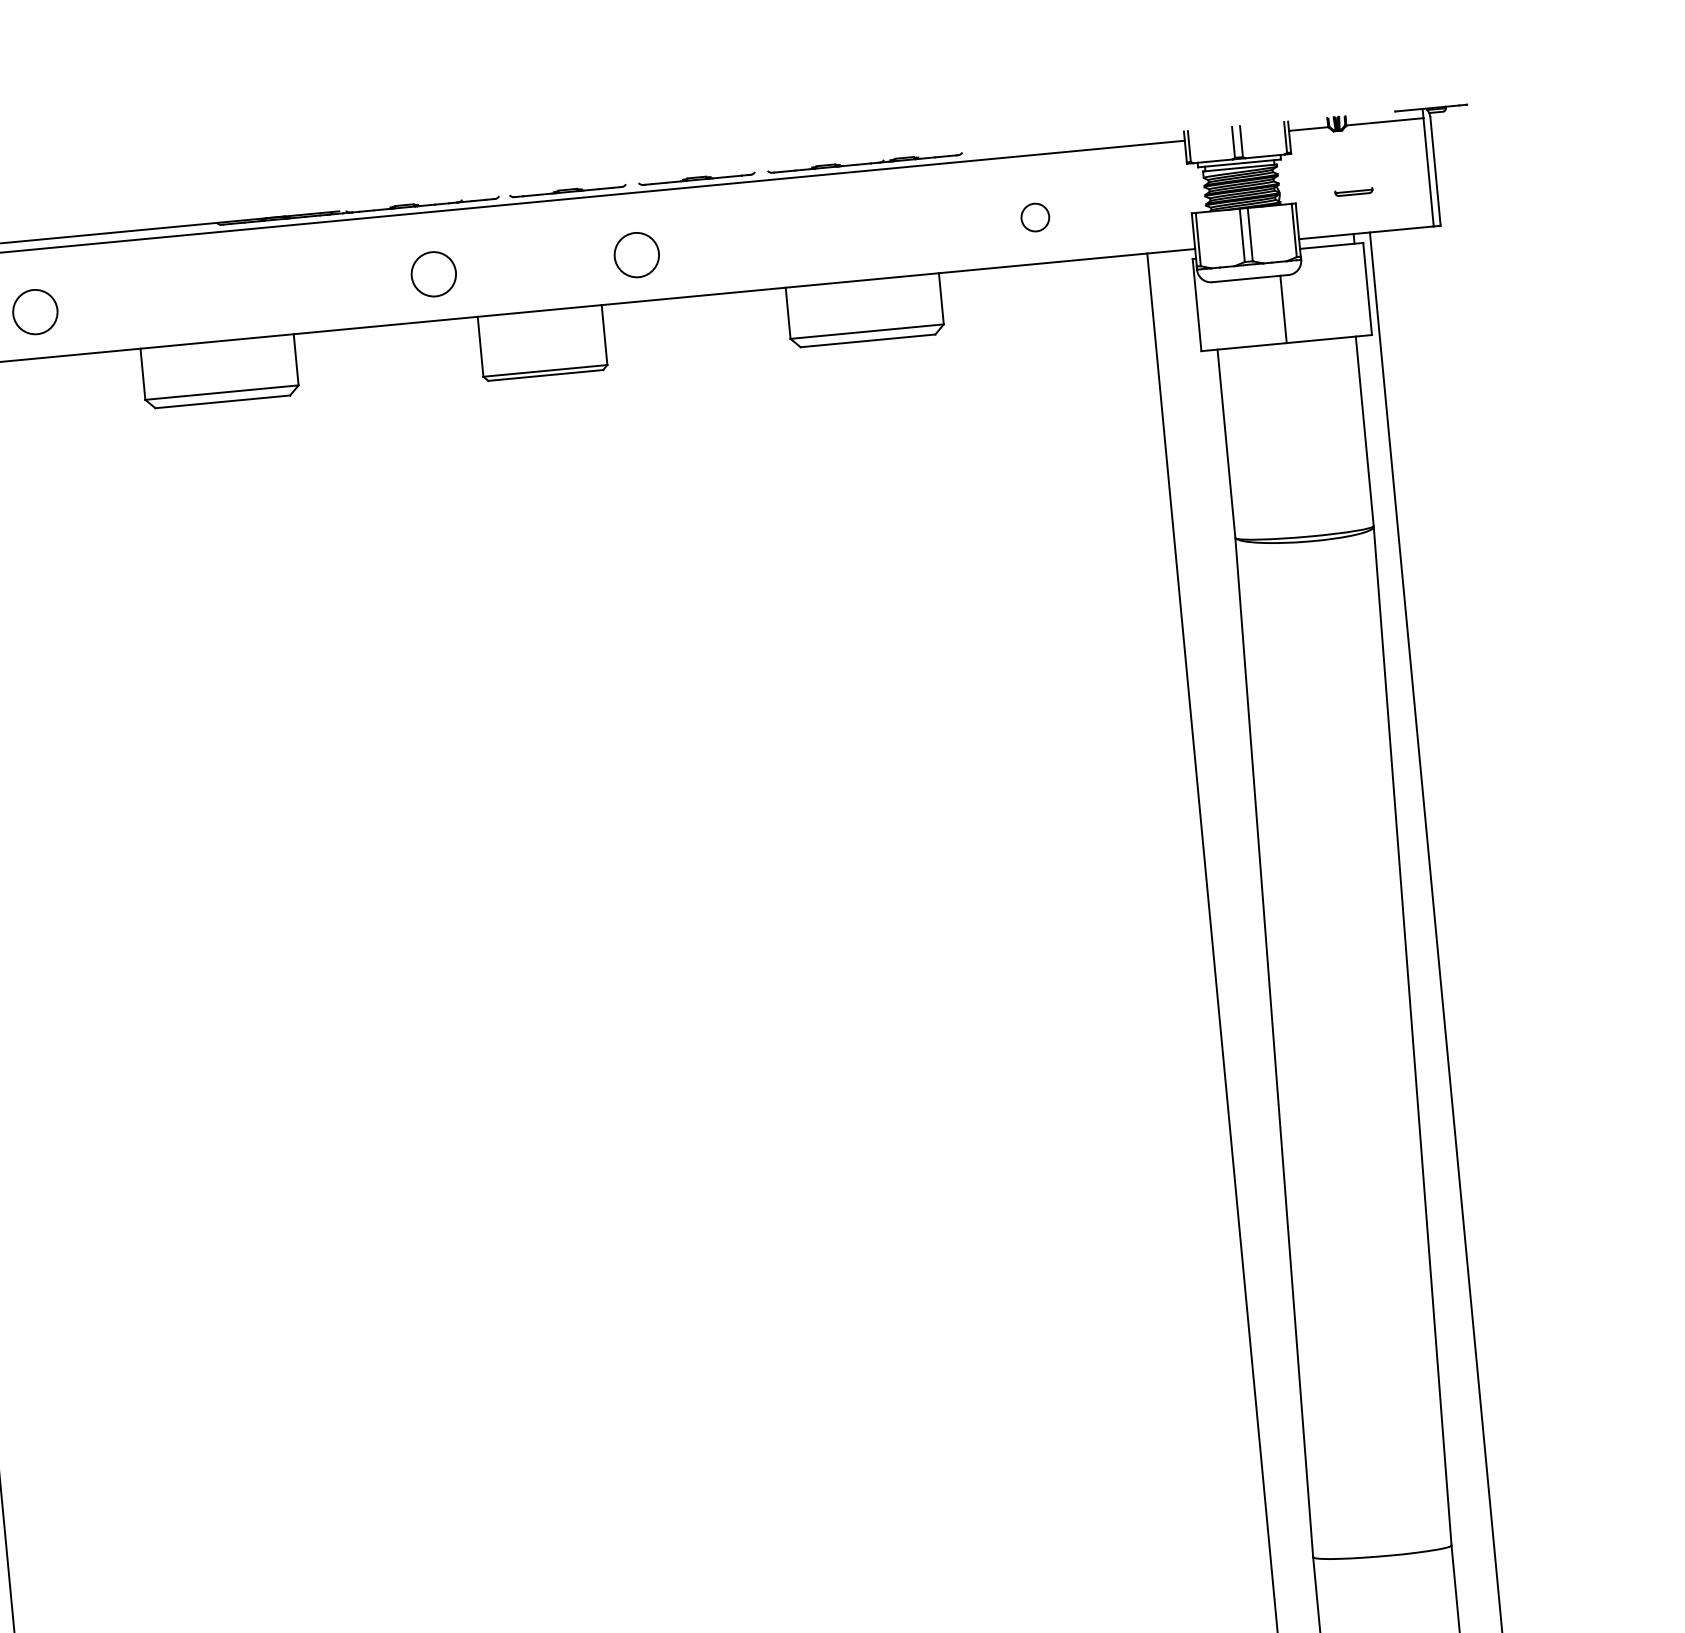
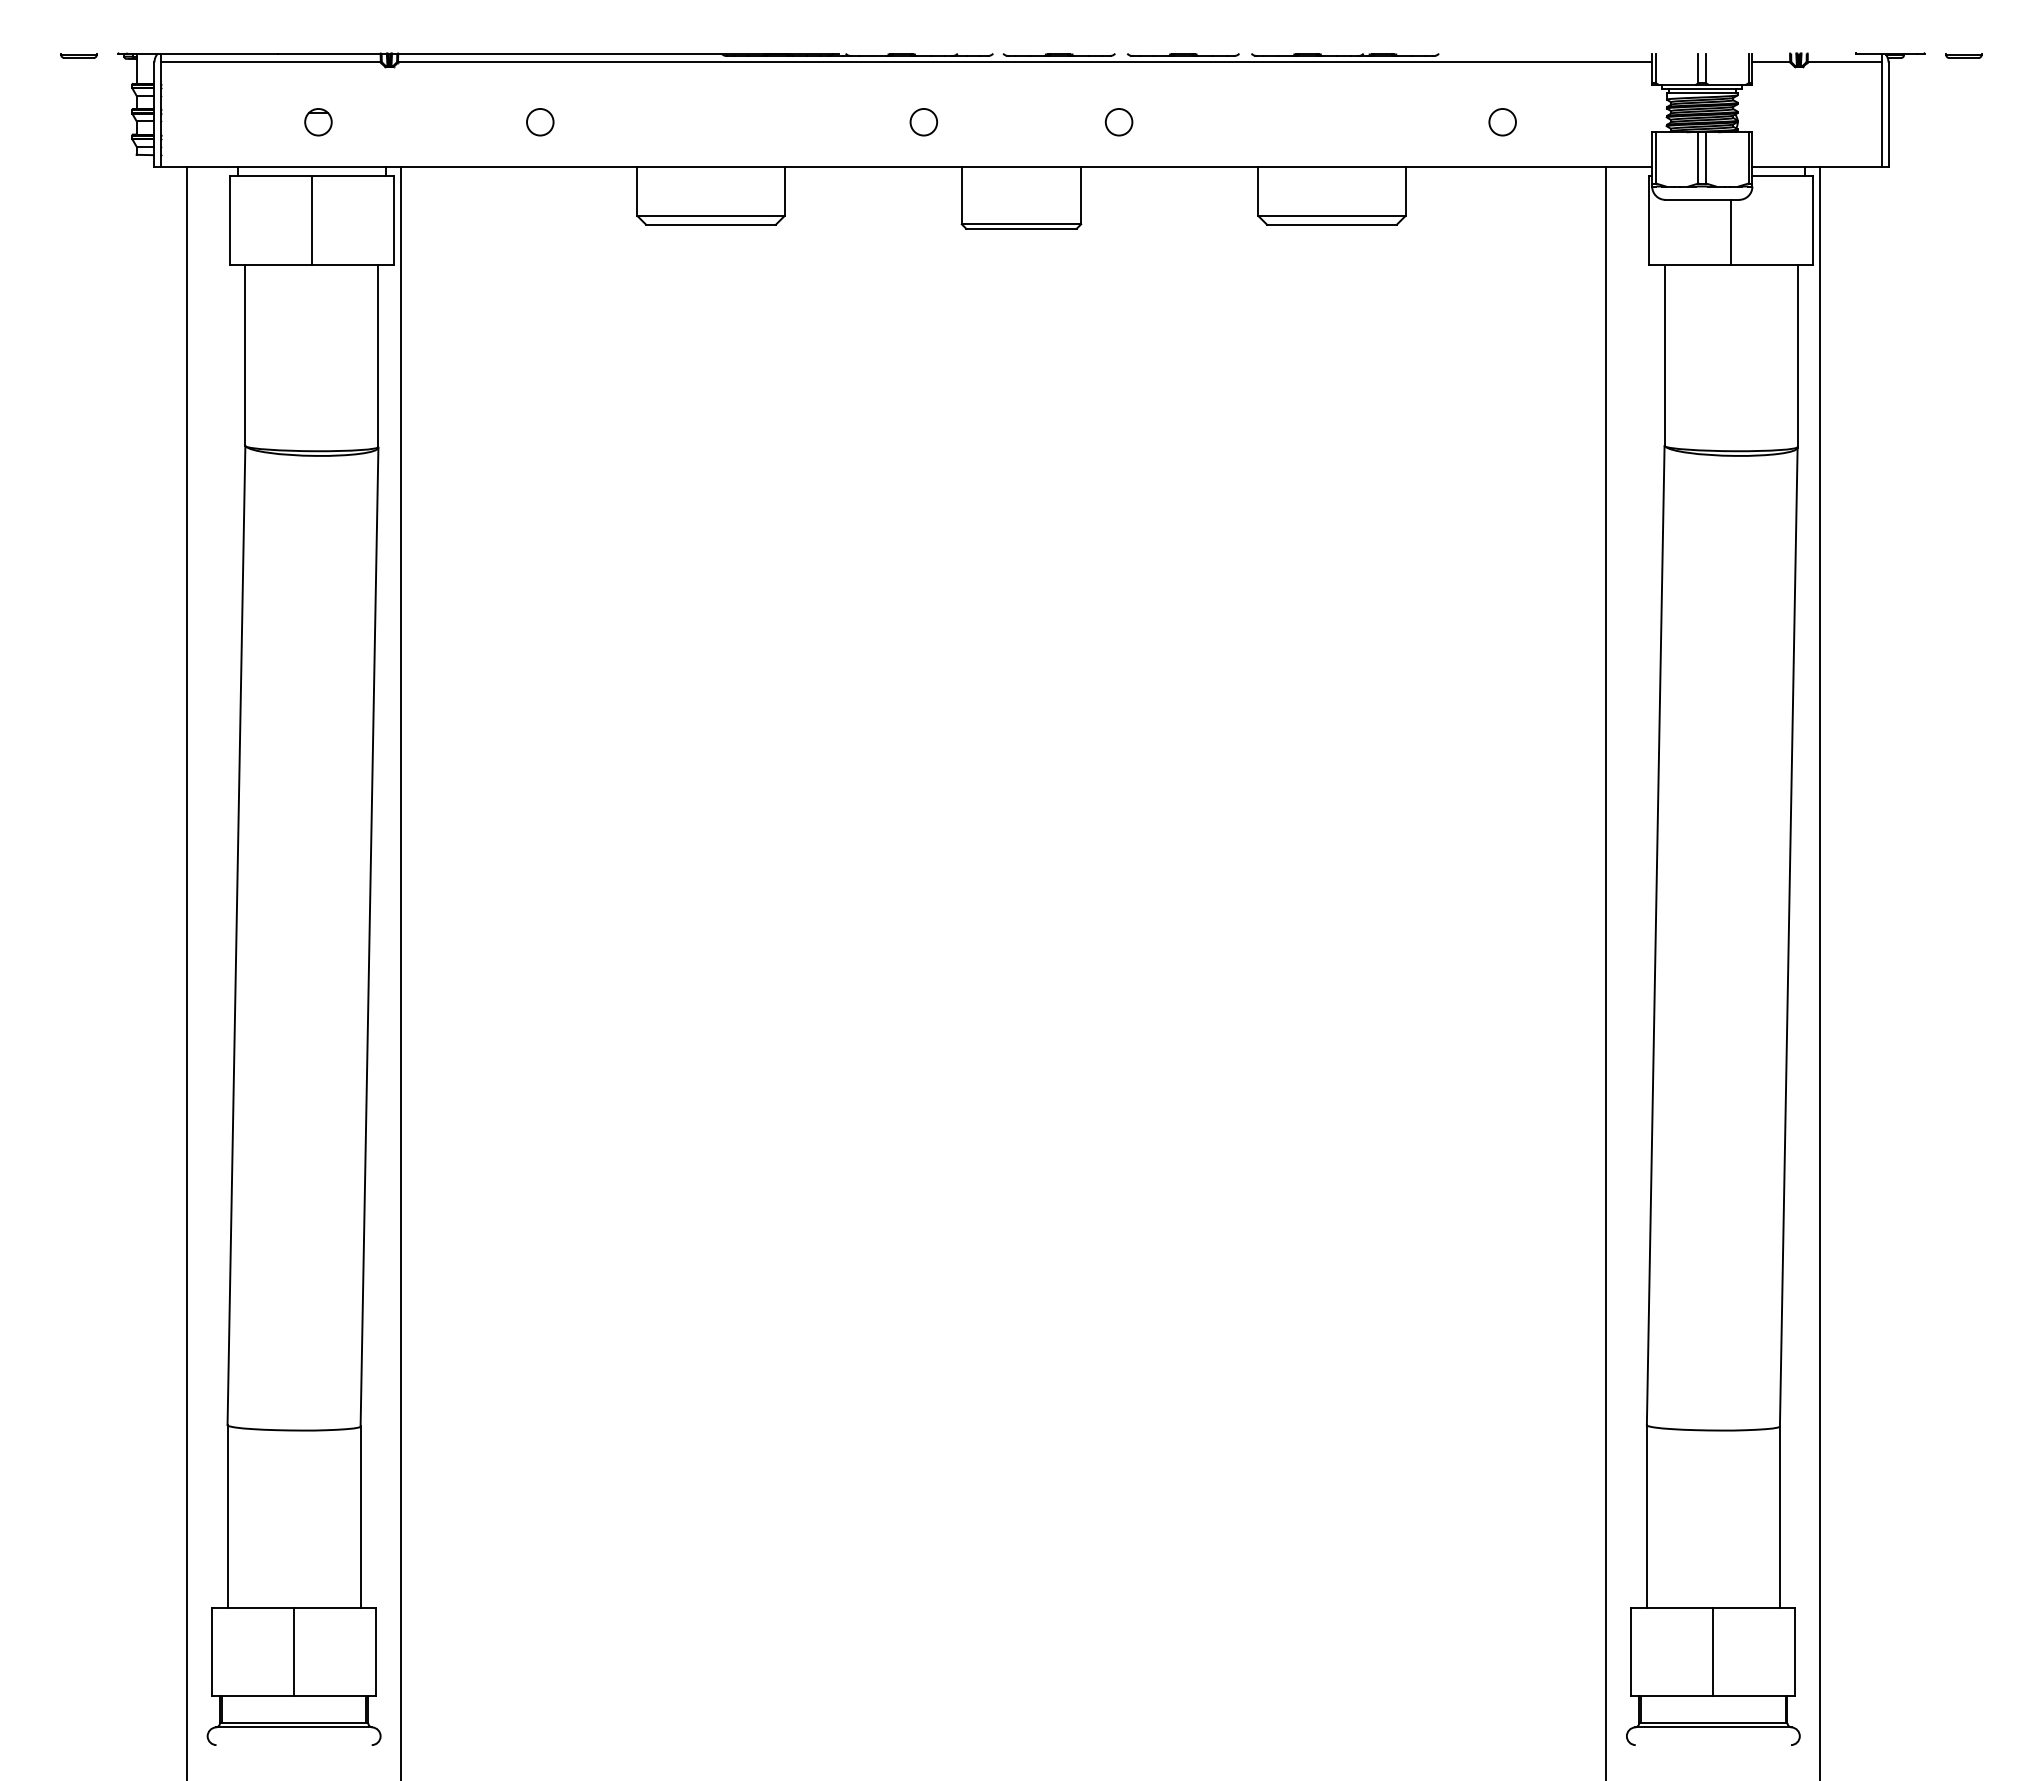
part: (1353, 191) -> (1963, 55), moved
circle: (636, 255) -> (1118, 122), size x0.62
circle: (433, 274) -> (923, 122), size x0.62
circle: (35, 311) -> (540, 121), size x0.62

